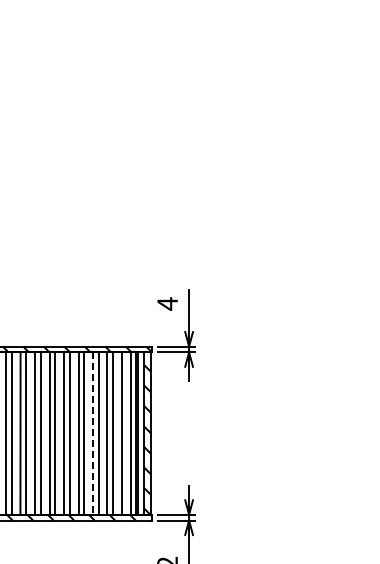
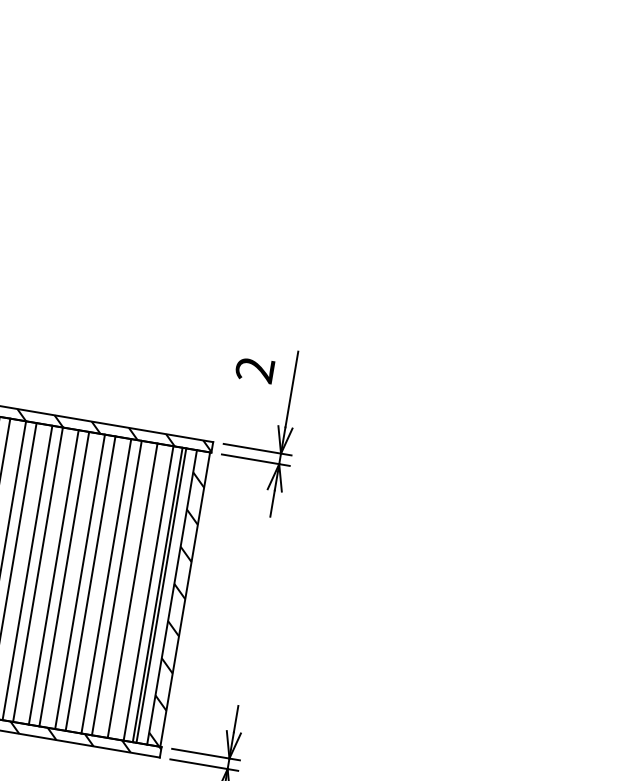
text: (167, 303) -> (255, 368), 4 -> 2
line: (92, 434) -> (78, 583), dashed -> solid

